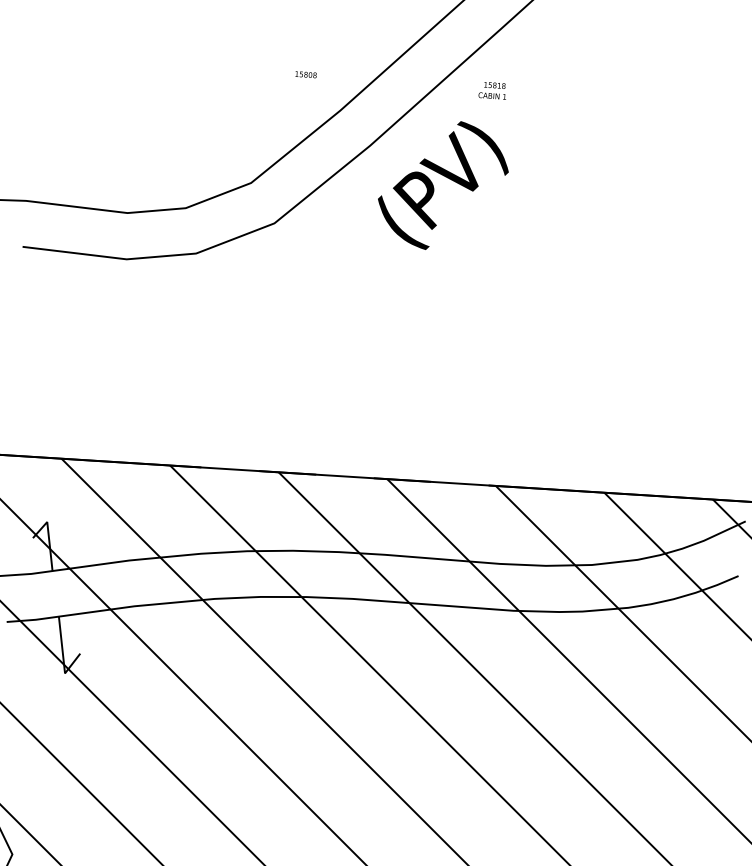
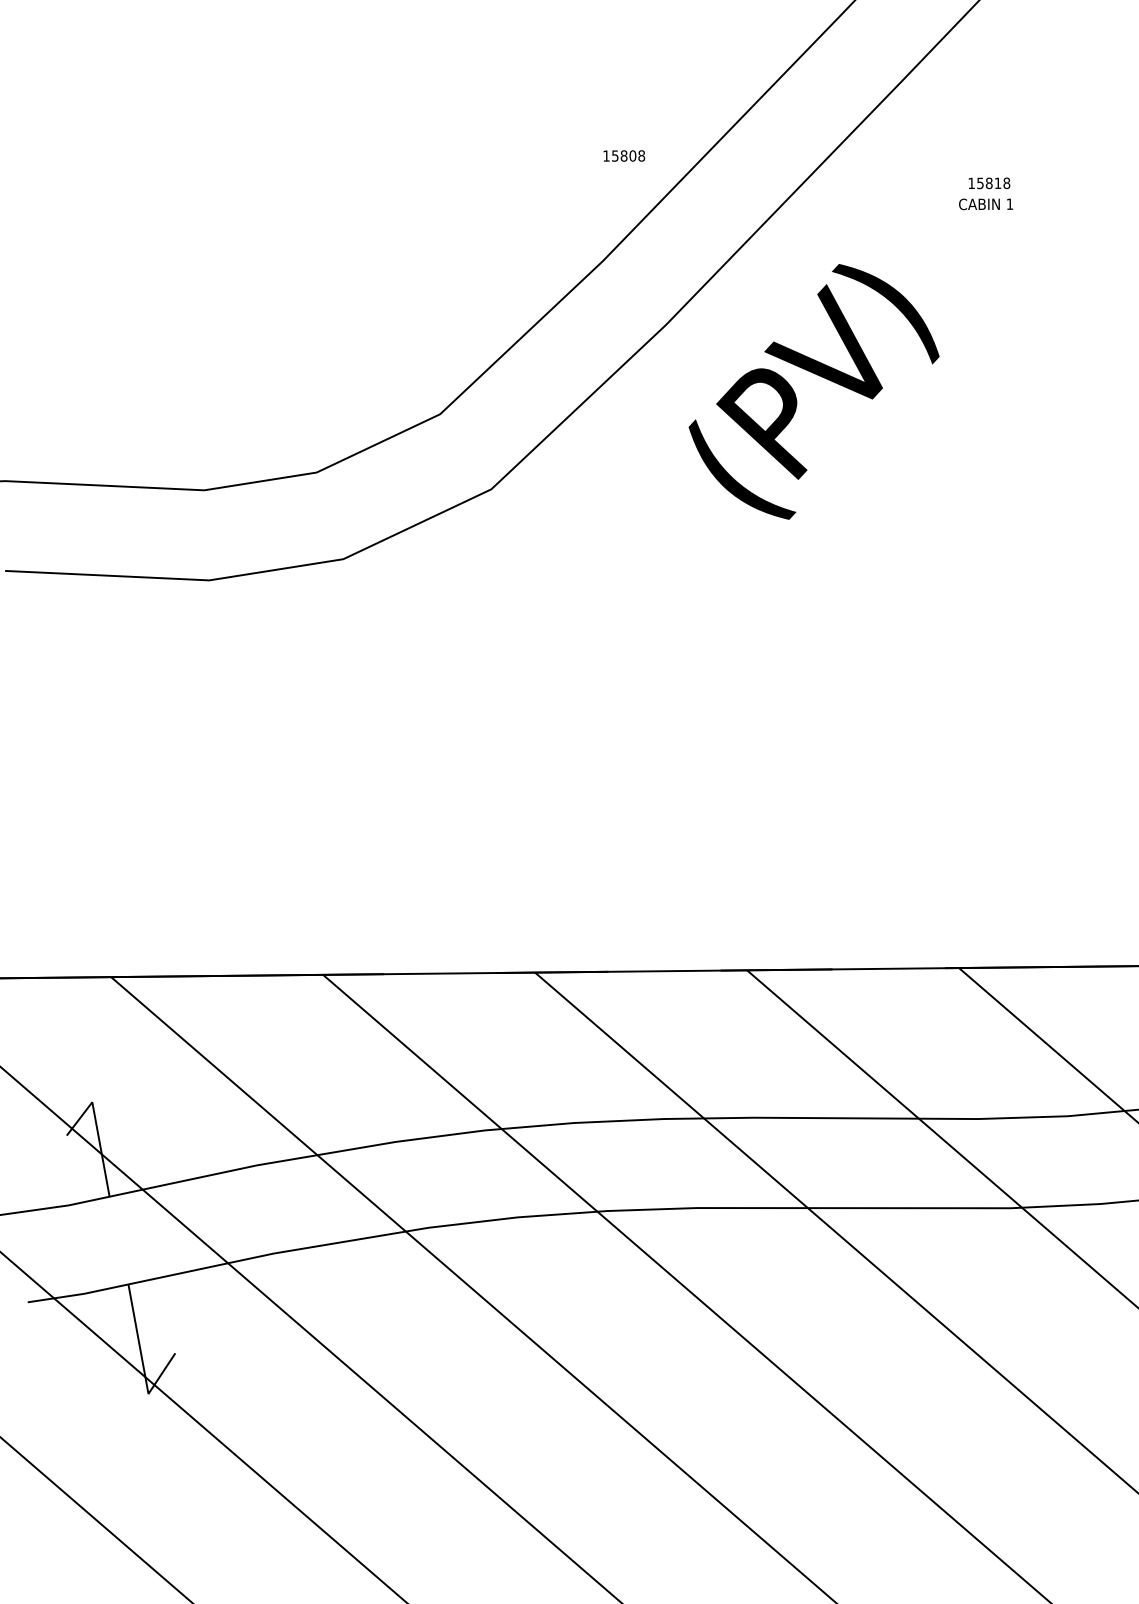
text: (305, 74) -> (623, 155), moved
text: (491, 90) -> (983, 193), moved

